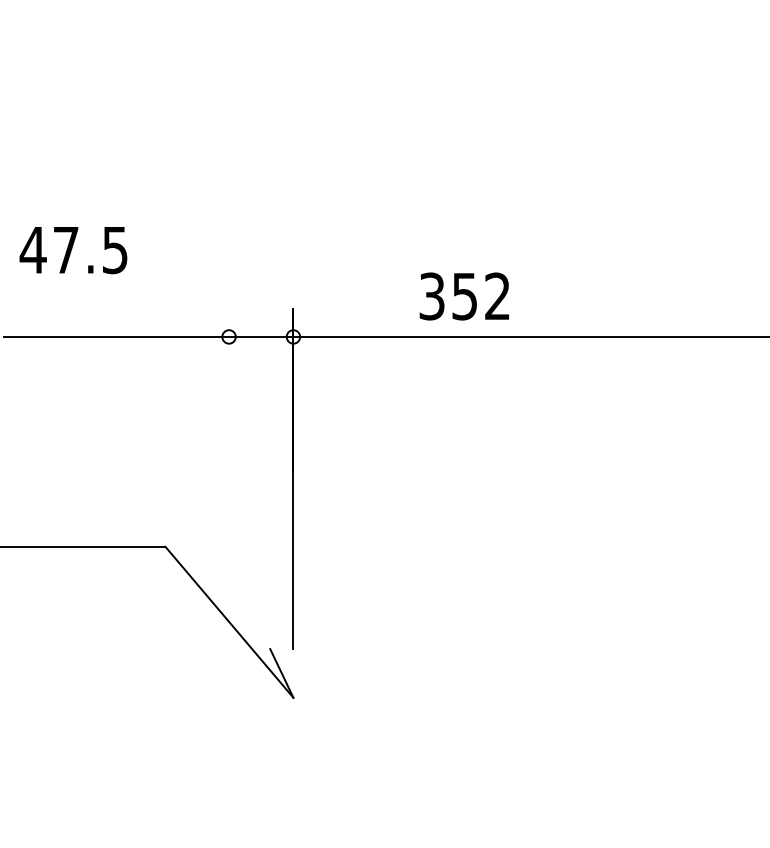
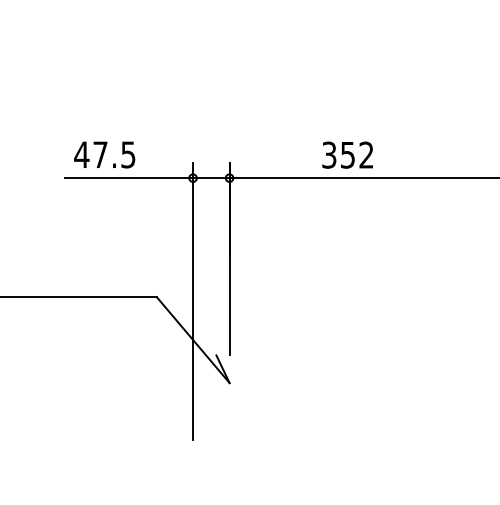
text: (73, 249) -> (104, 154), moved
text: (464, 295) -> (347, 154), moved
line: (229, 552) -> (193, 300), added

